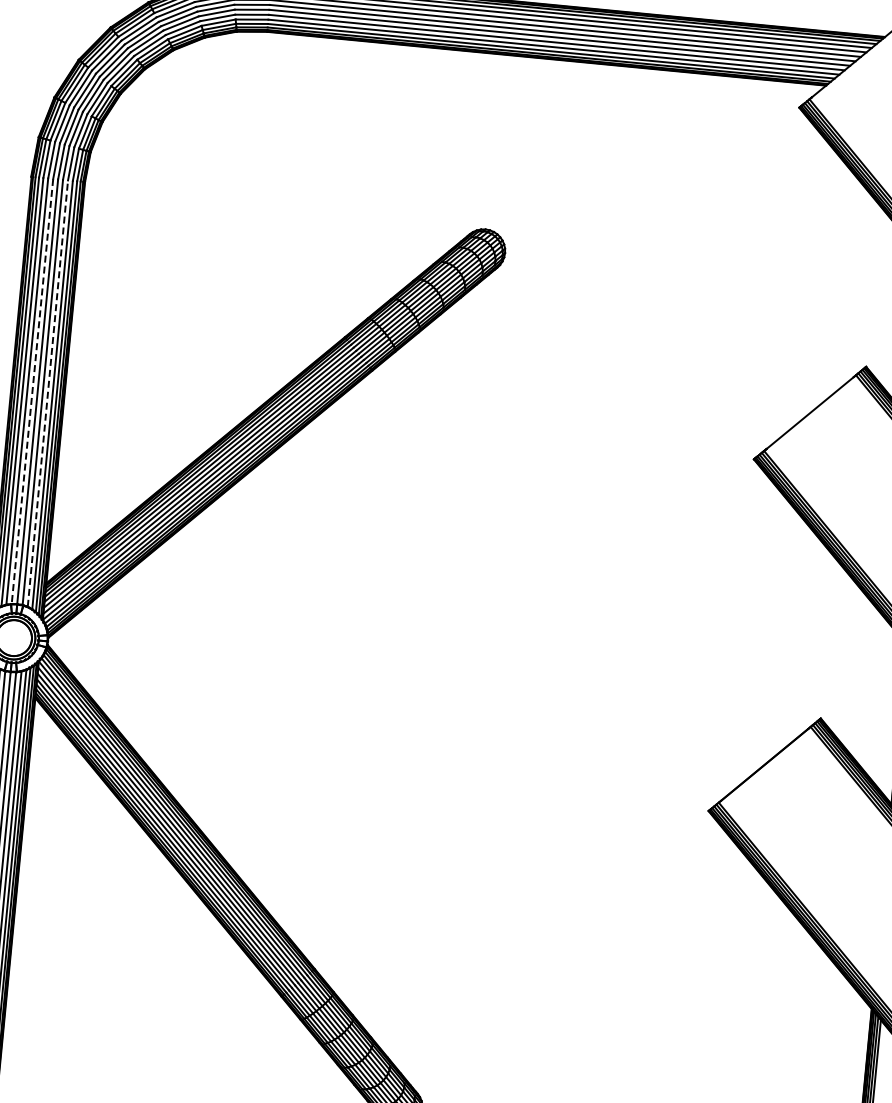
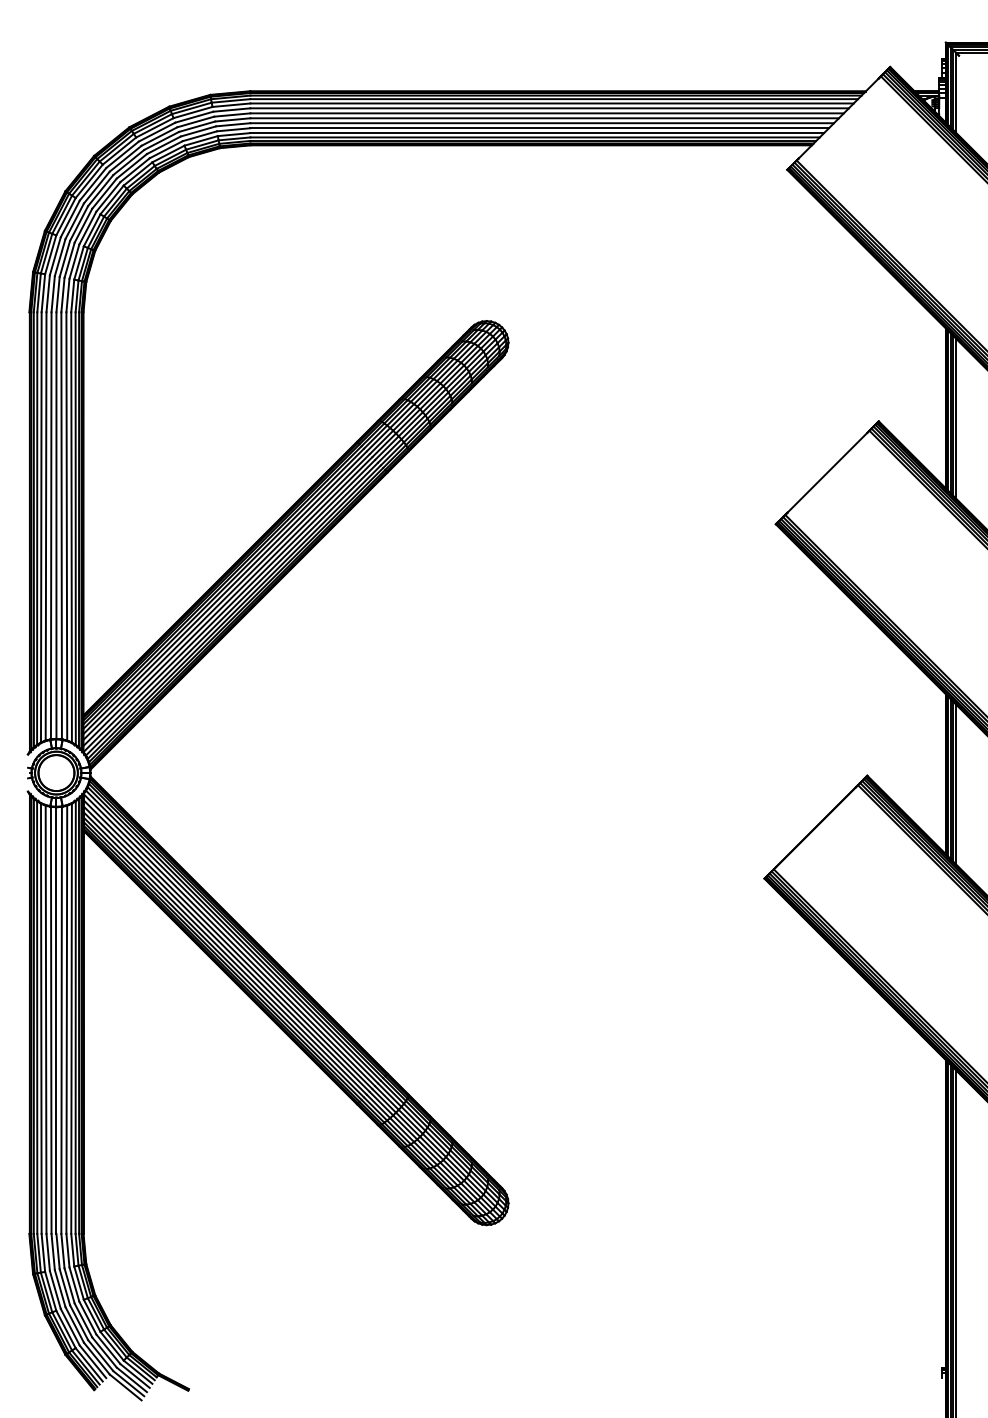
line: (32, 391) -> (51, 525), dashed -> solid
line: (47, 392) -> (66, 525), dashed -> solid

